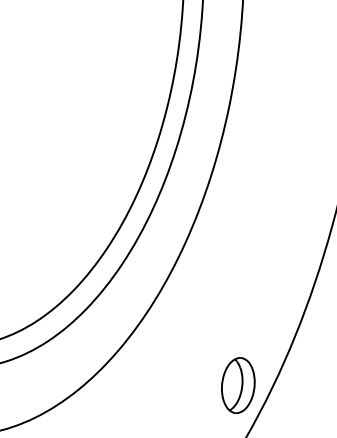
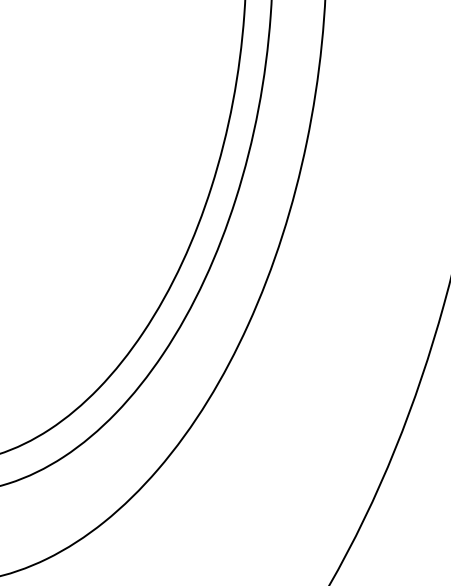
part: (238, 385) -> (319, 515), removed

